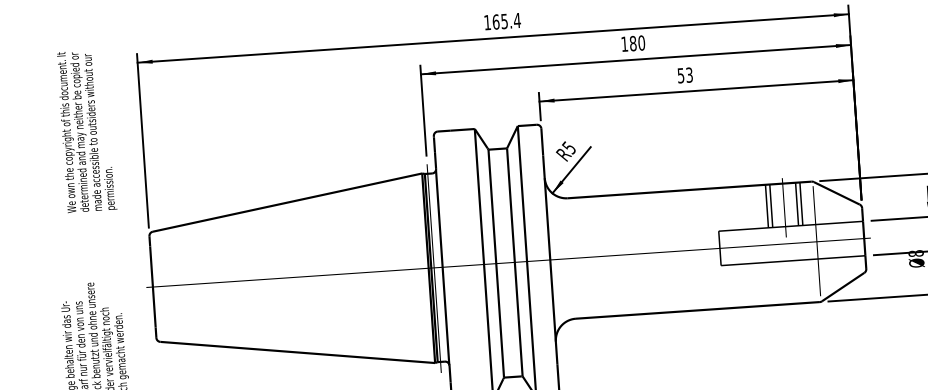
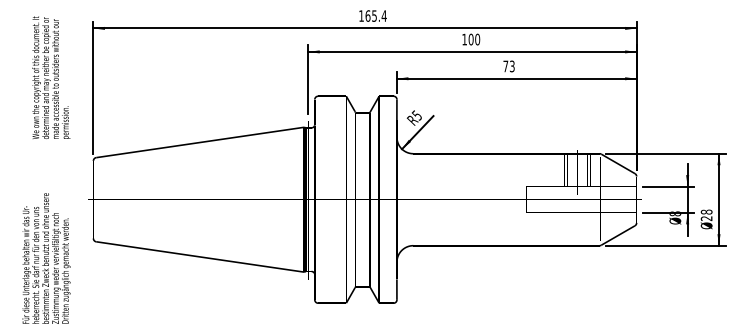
text: (632, 43) -> (470, 39), 180 -> 100
text: (680, 75) -> (505, 66), 53 -> 73

